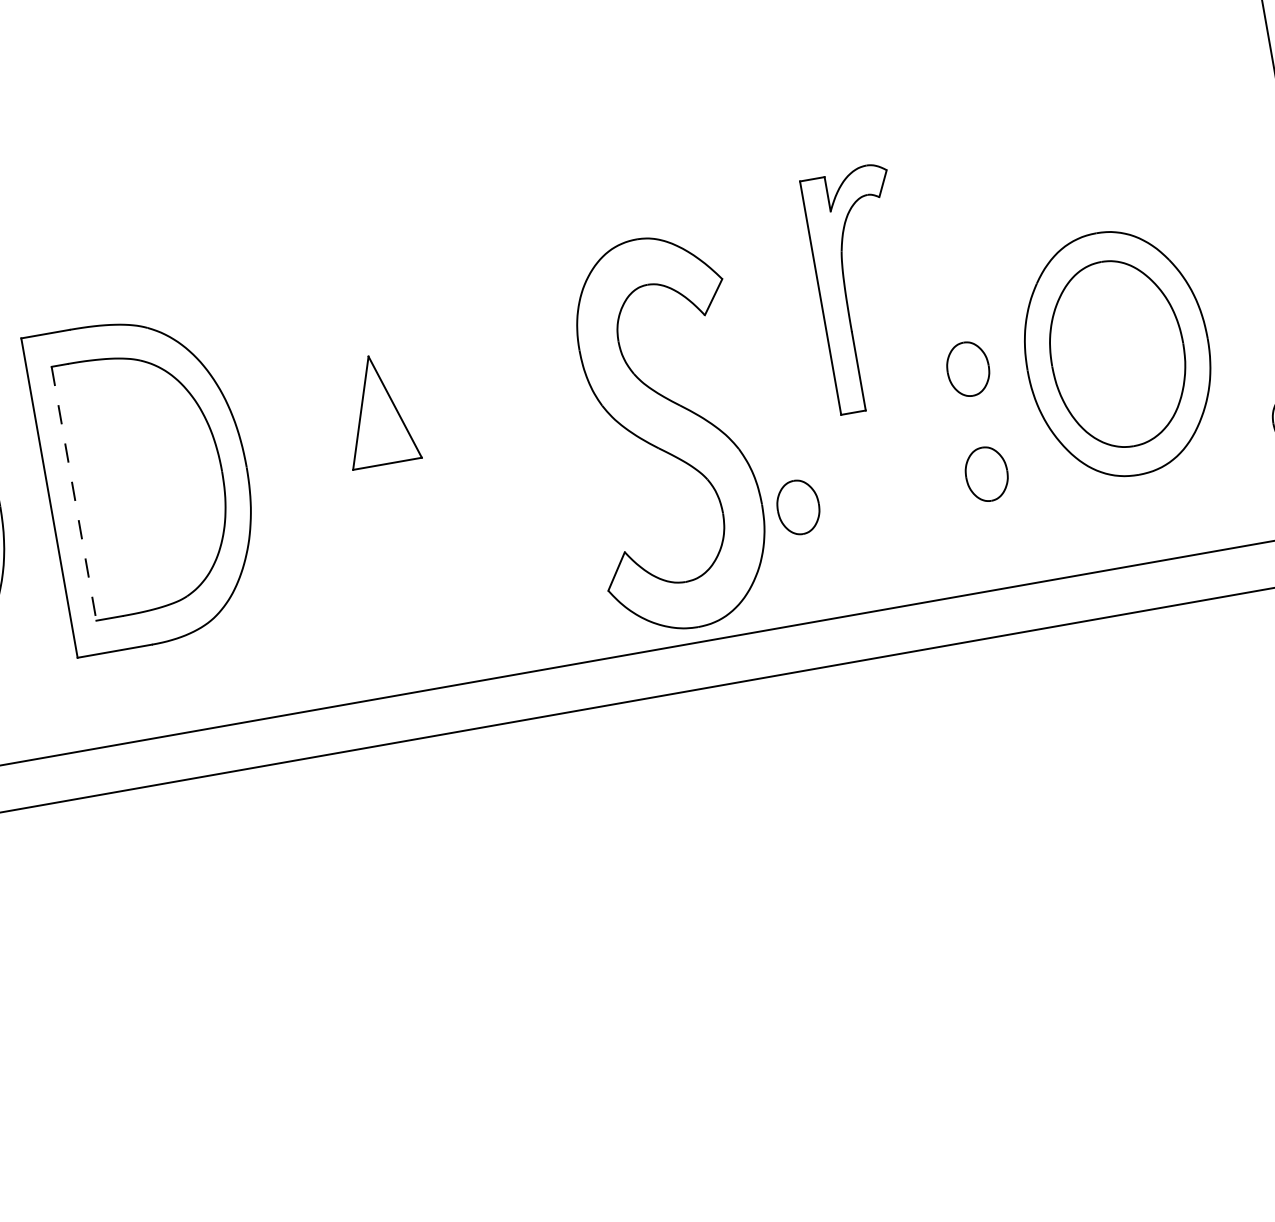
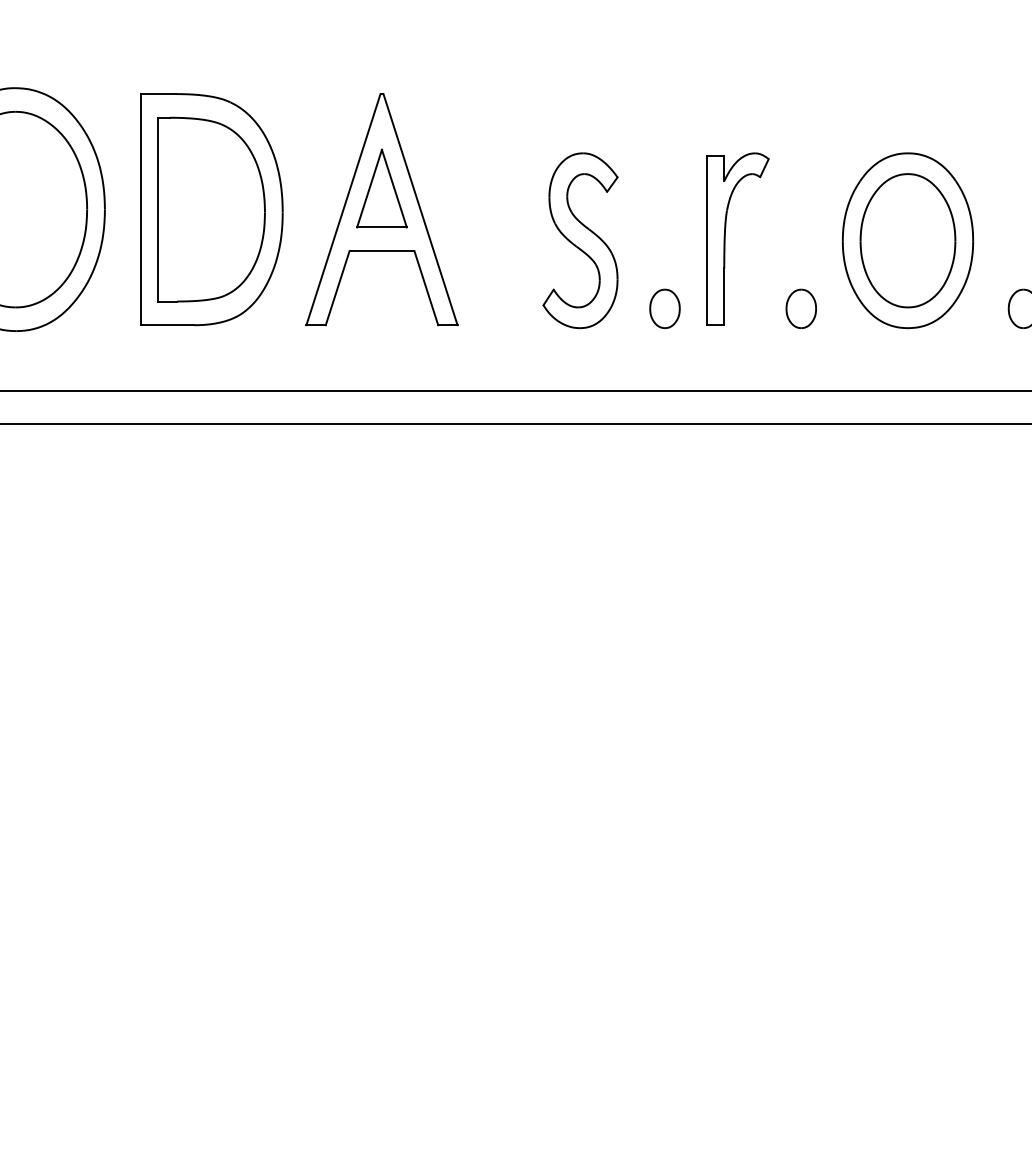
part: (846, 290) -> (725, 238), moved
part: (967, 368) -> (800, 232), removed
part: (664, 433) -> (580, 240), size x0.62
part: (382, 439) -> (381, 209), added
line: (74, 493) -> (158, 209), dashed -> solid

